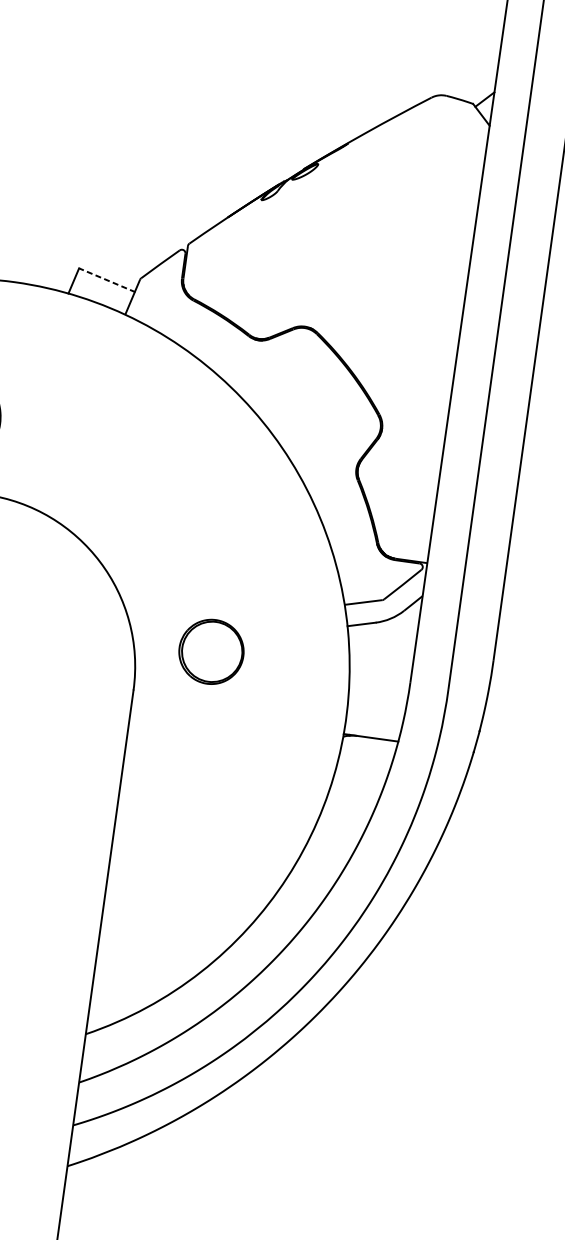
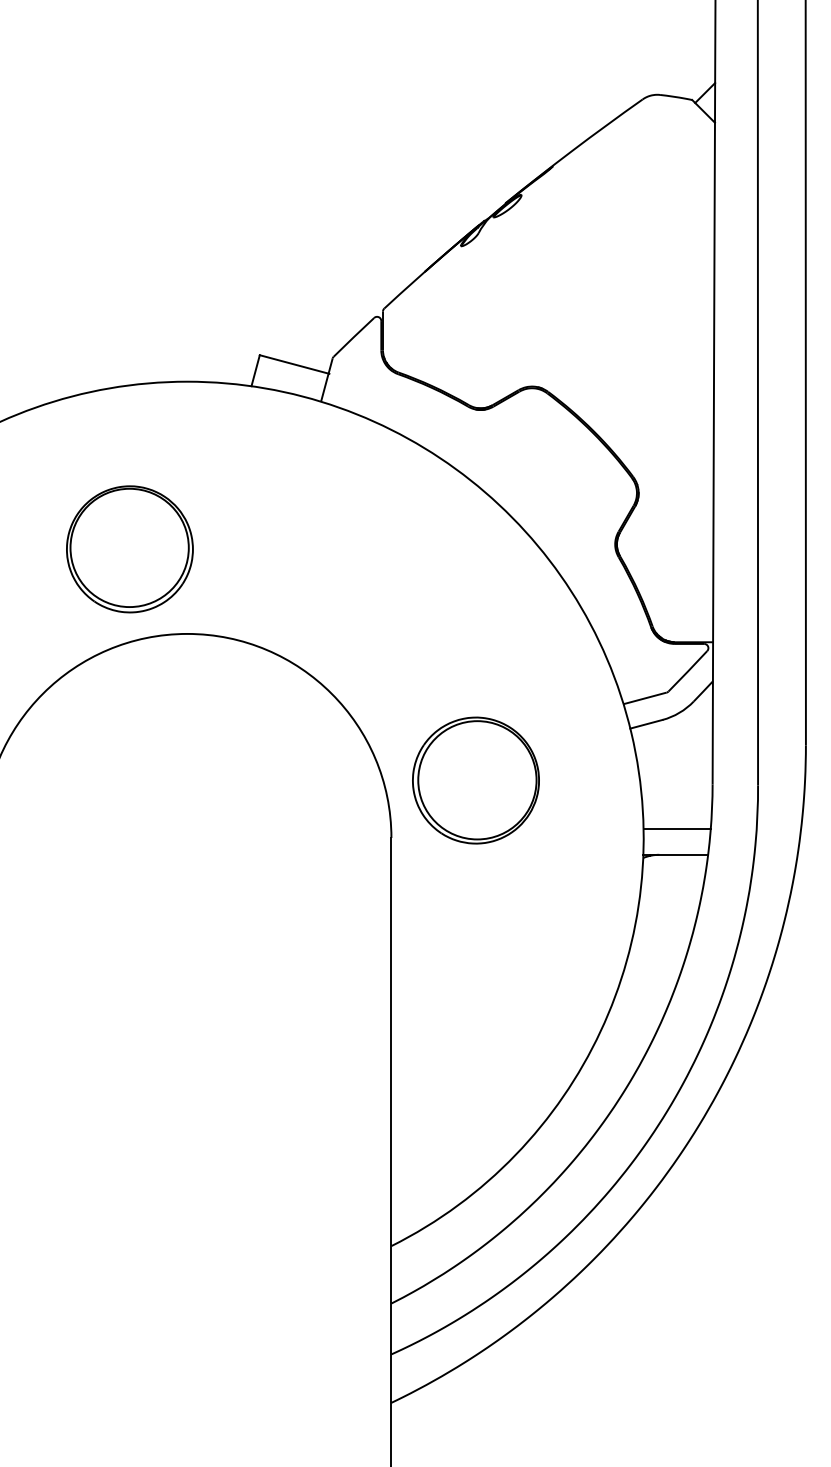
line: (107, 280) -> (294, 364), dashed -> solid
part: (211, 651) -> (475, 780), size x1.67
line: (374, 716) -> (676, 829), added

